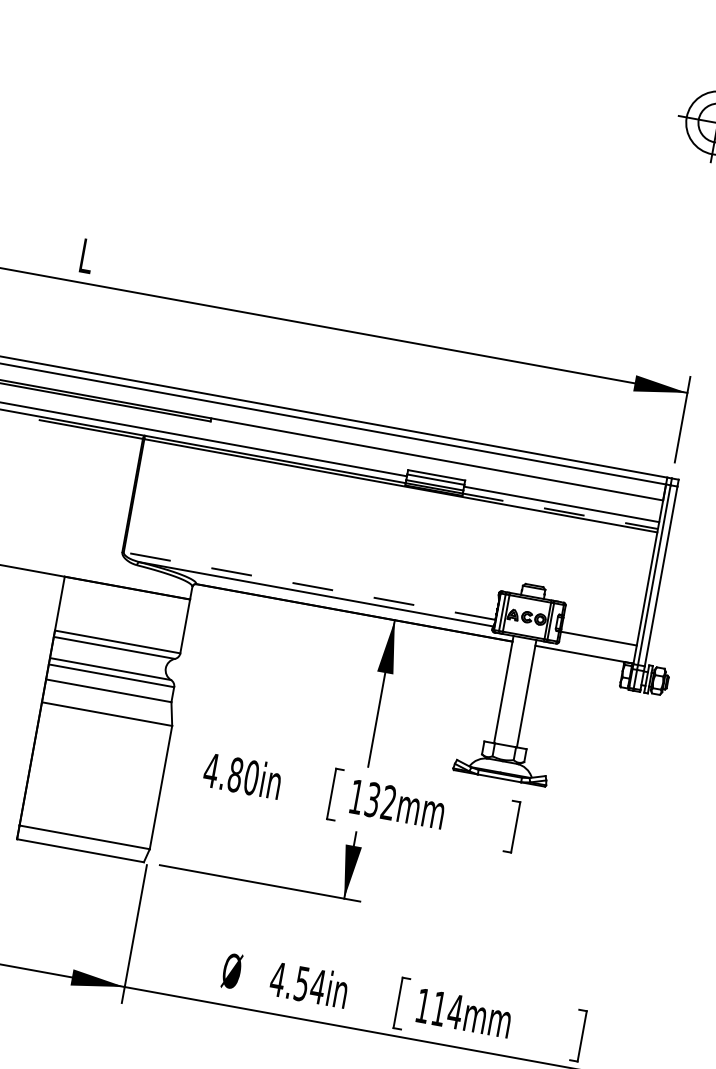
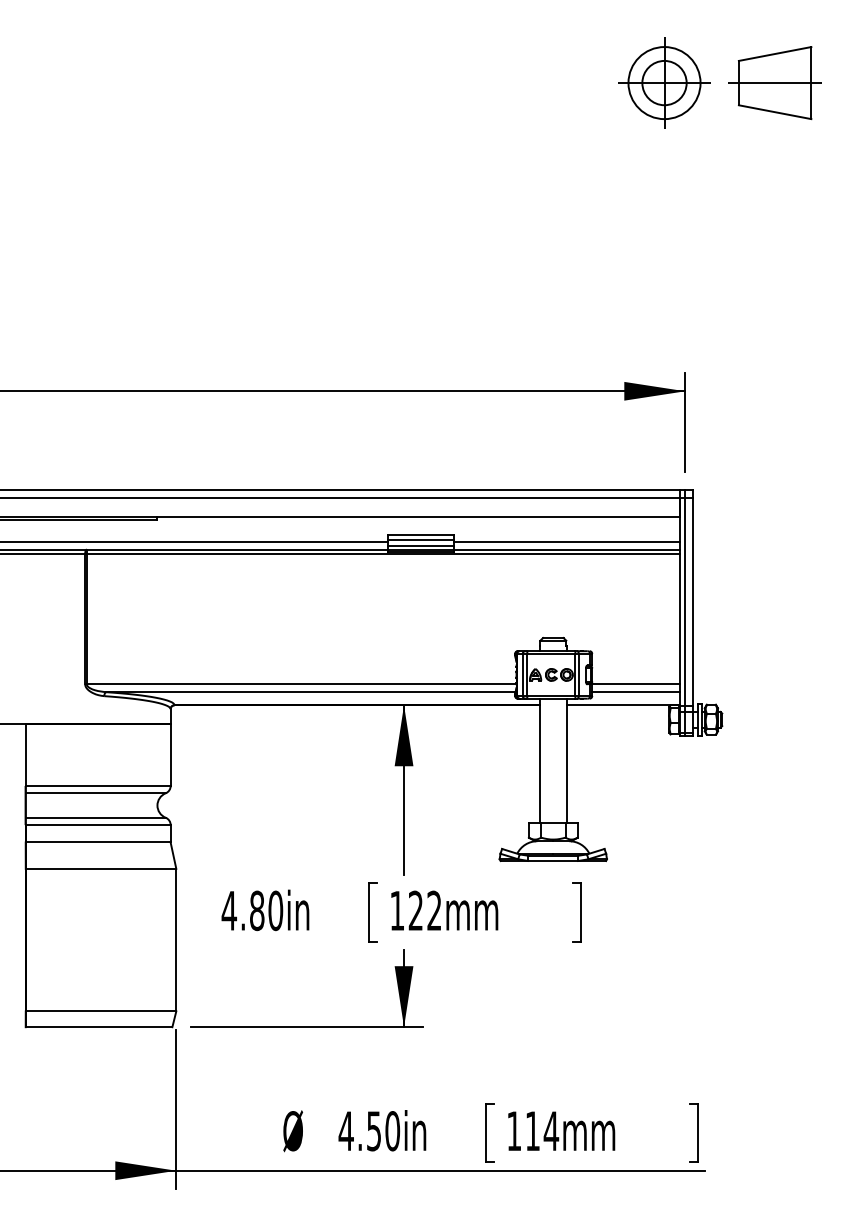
line: (560, 511) -> (567, 549), dashed -> solid
line: (309, 586) -> (301, 684), dashed -> solid
line: (597, 645) -> (636, 692), added
text: (372, 800) -> (415, 911), 132mm -> 122mm
text: (317, 987) -> (392, 1131), 4.54in -> 4.50in

